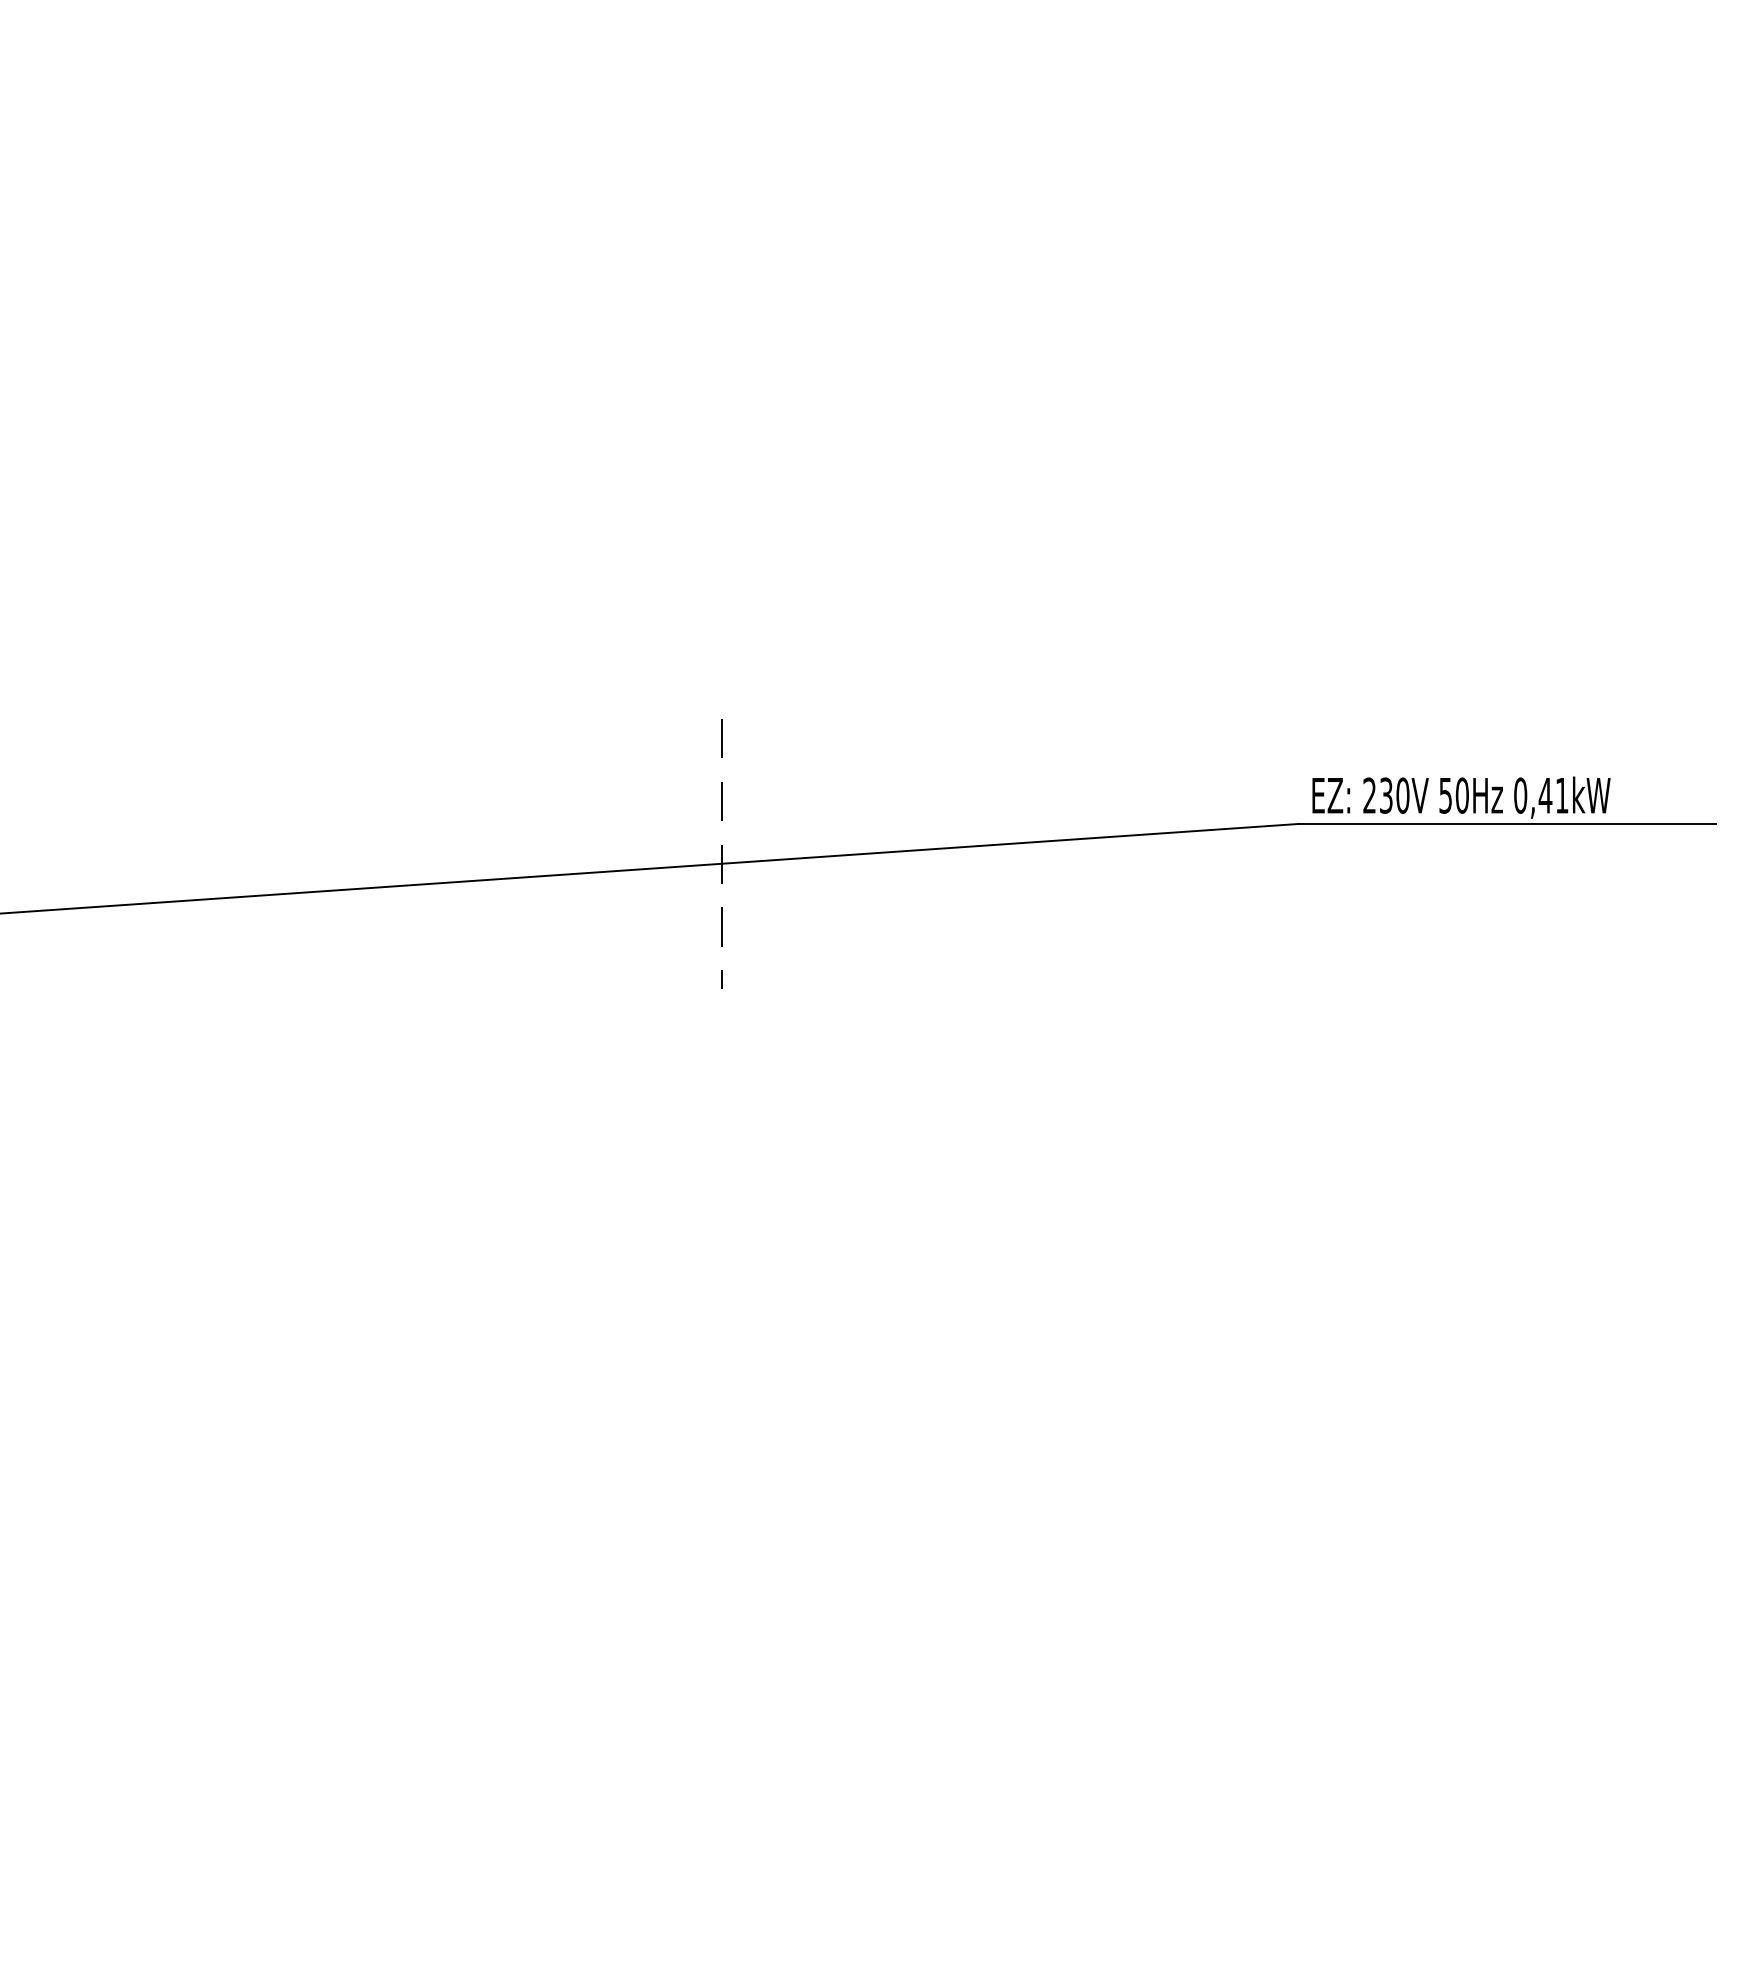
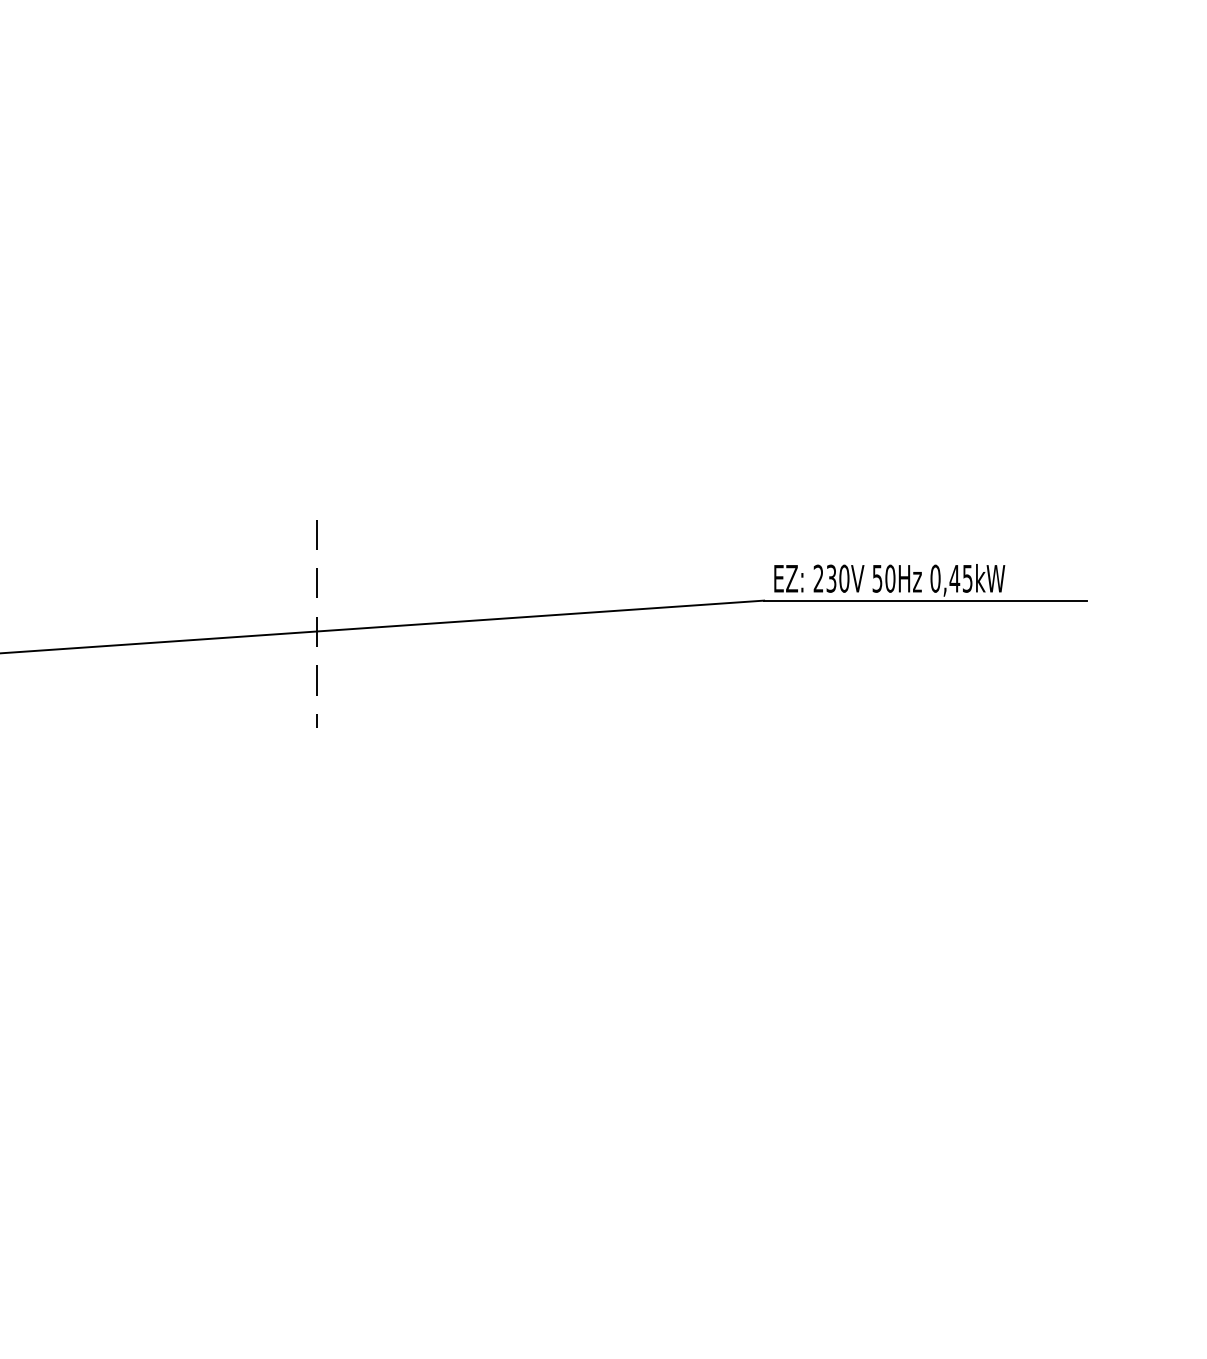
text: (1562, 795) -> (967, 578), 0,41kW -> 0,45kW

